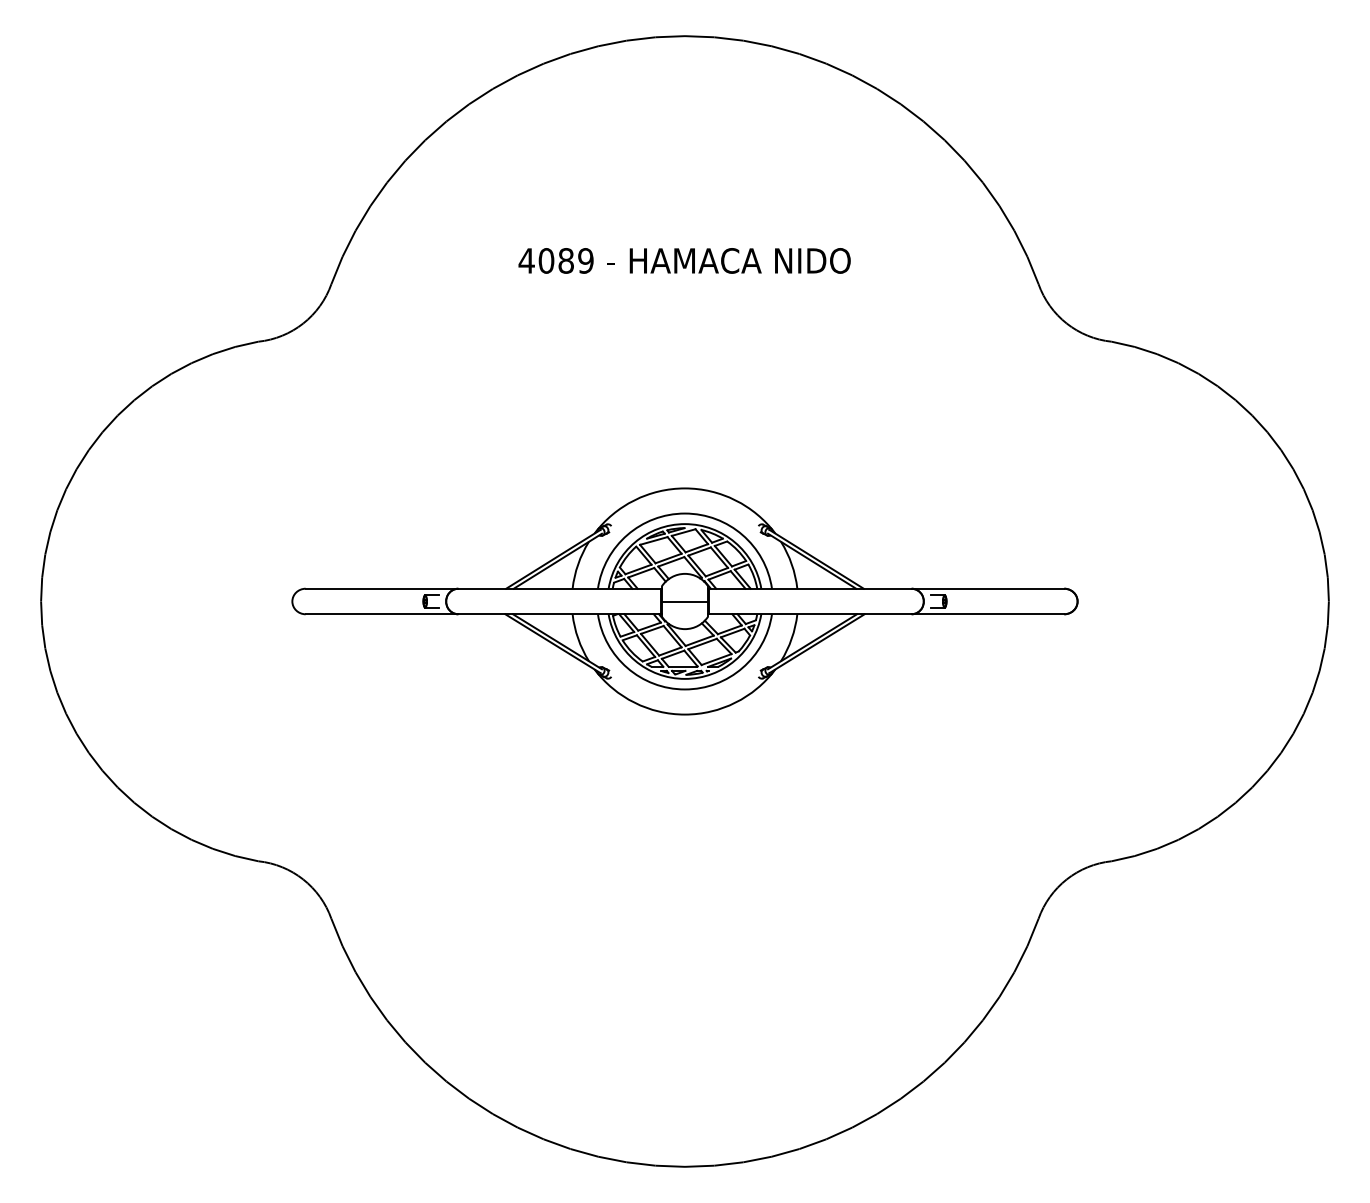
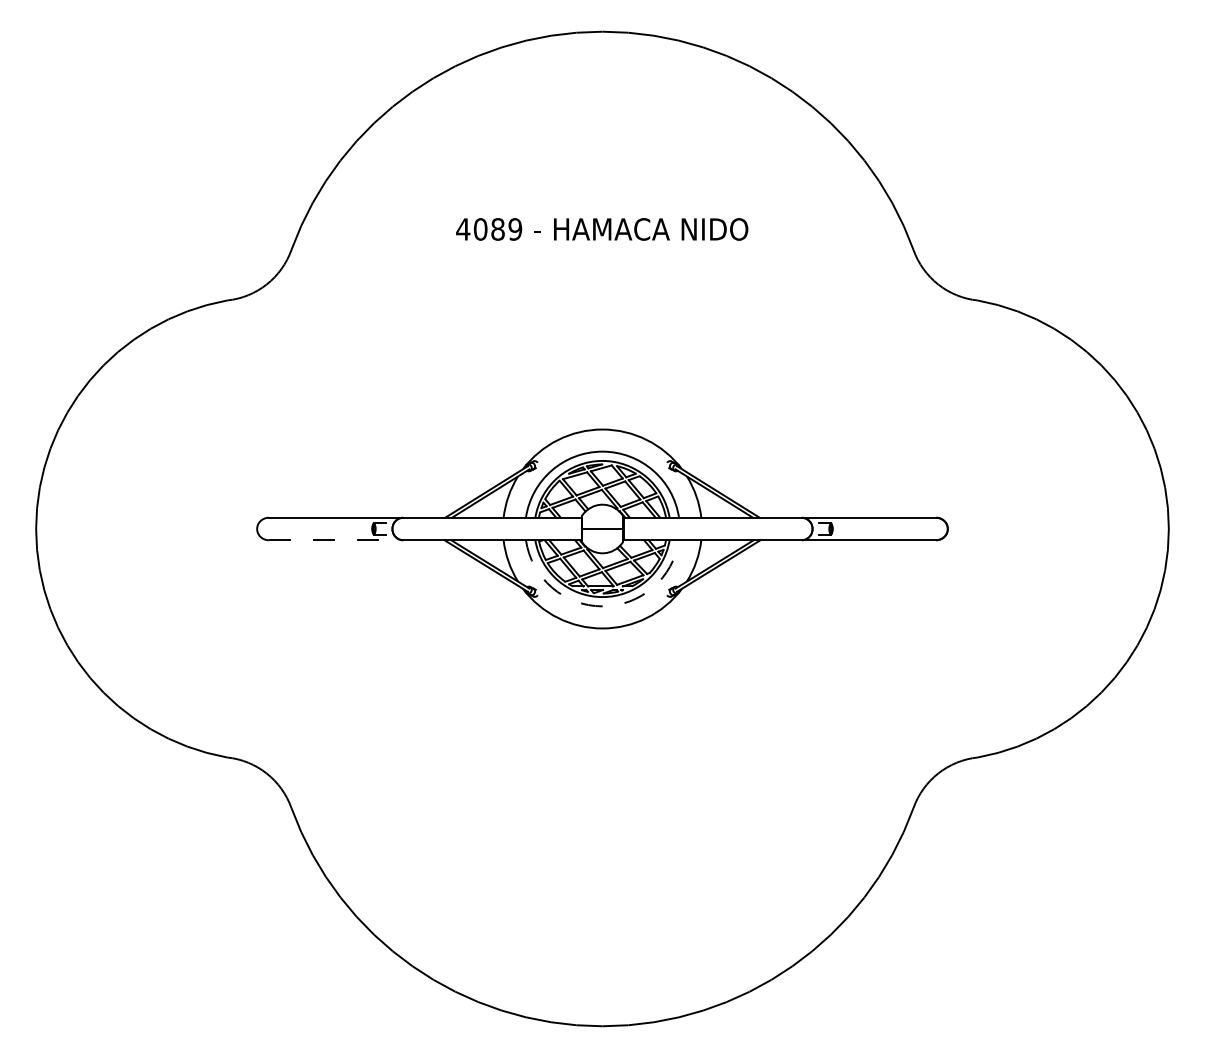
line: (382, 614) -> (336, 540), solid -> dashed
arc: (685, 689) -> (602, 606), solid -> dashed

